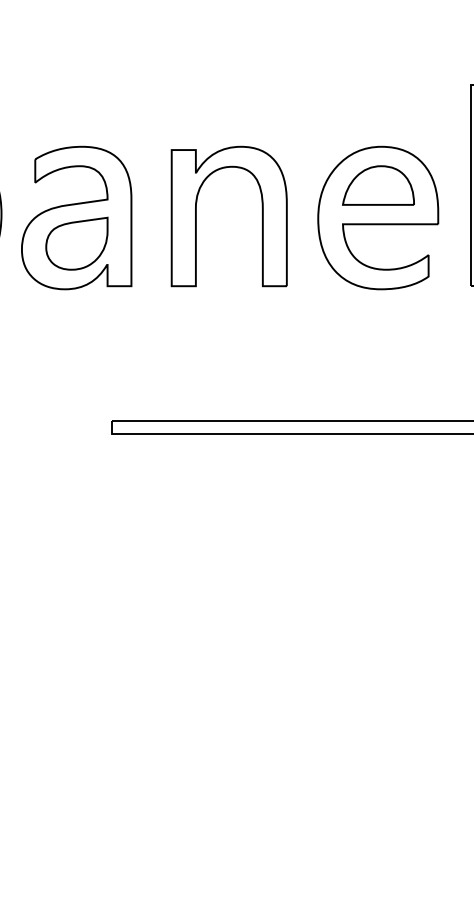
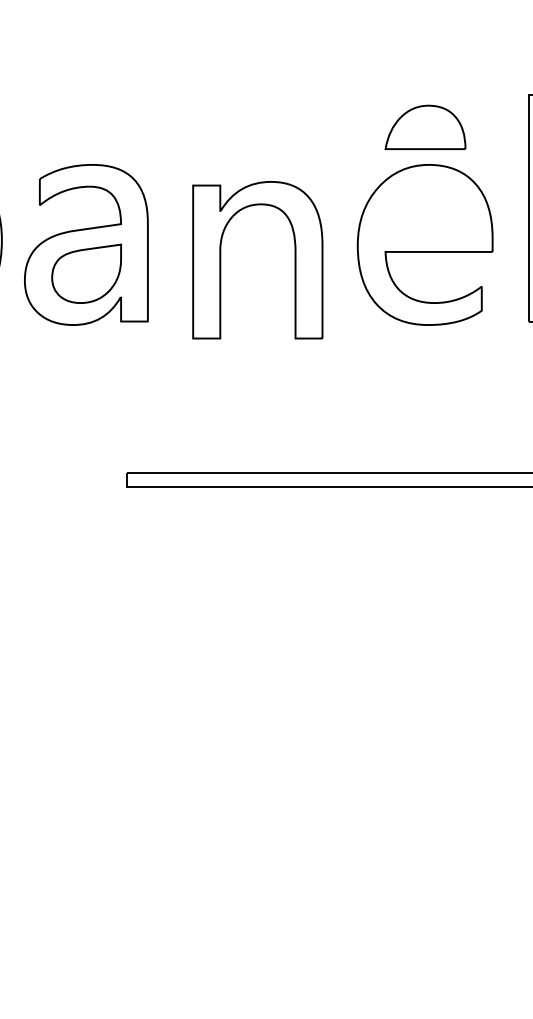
part: (378, 184) -> (425, 126), moved
part: (196, 216) -> (221, 260), moved

